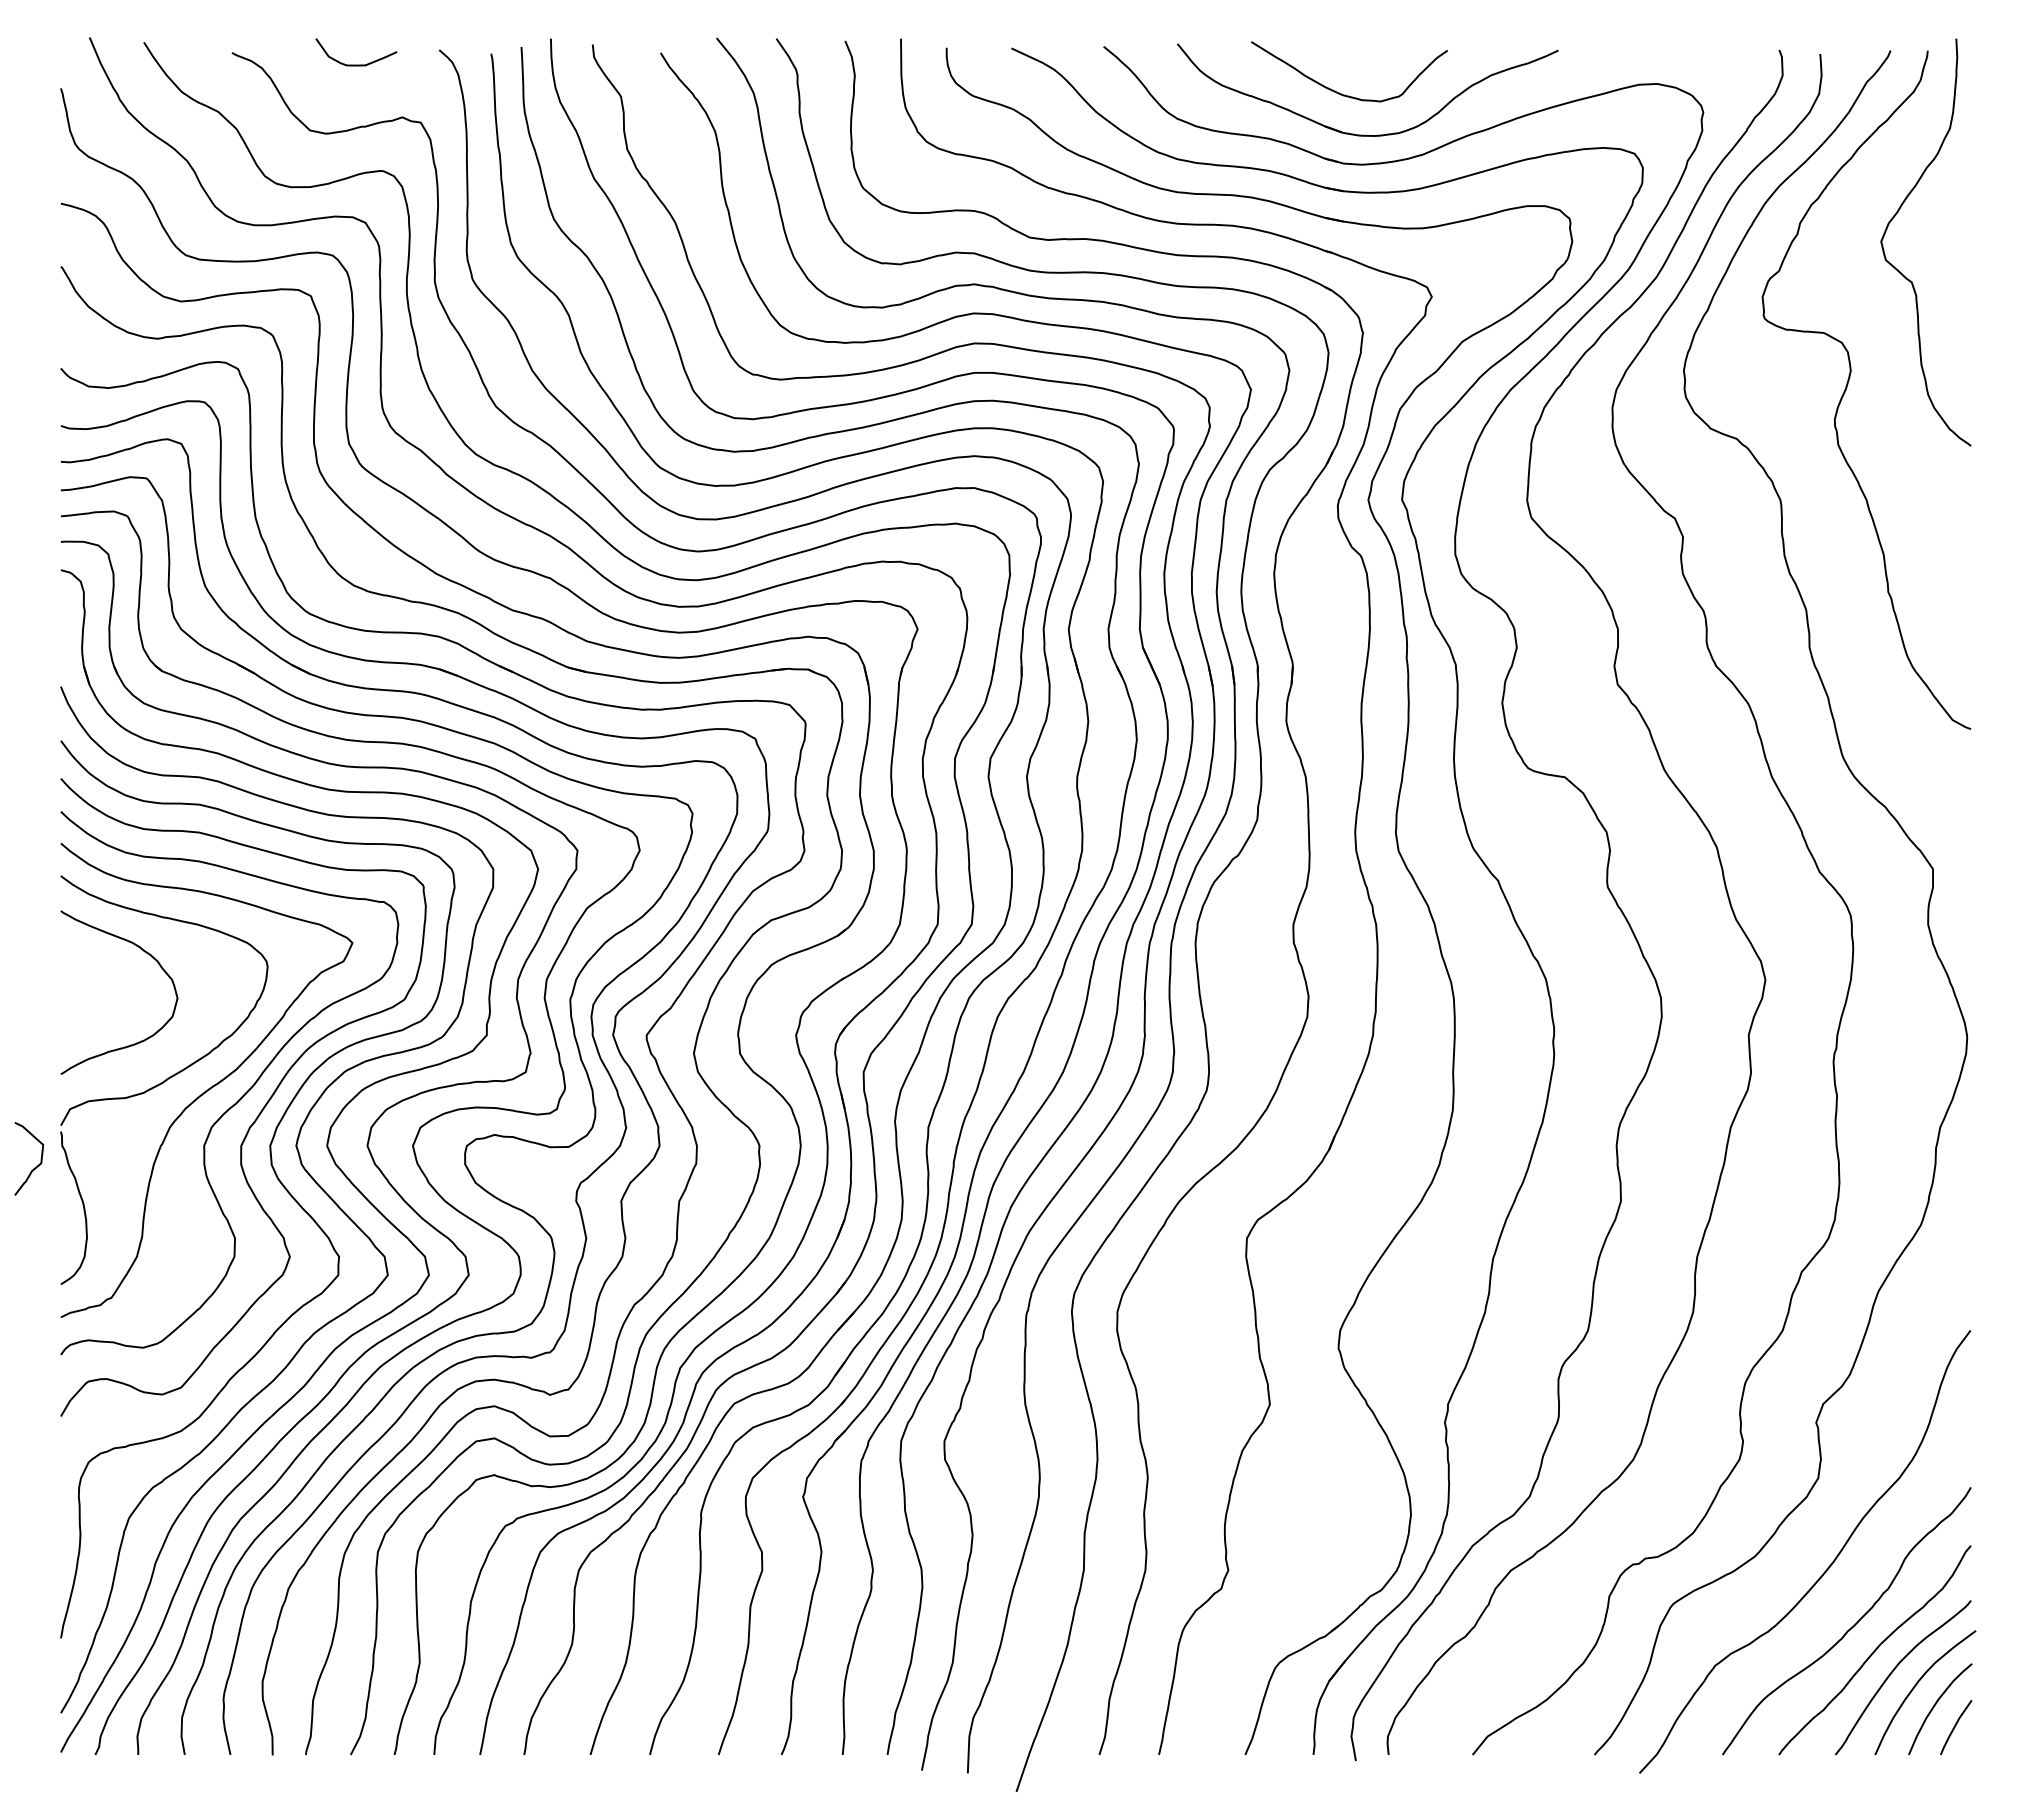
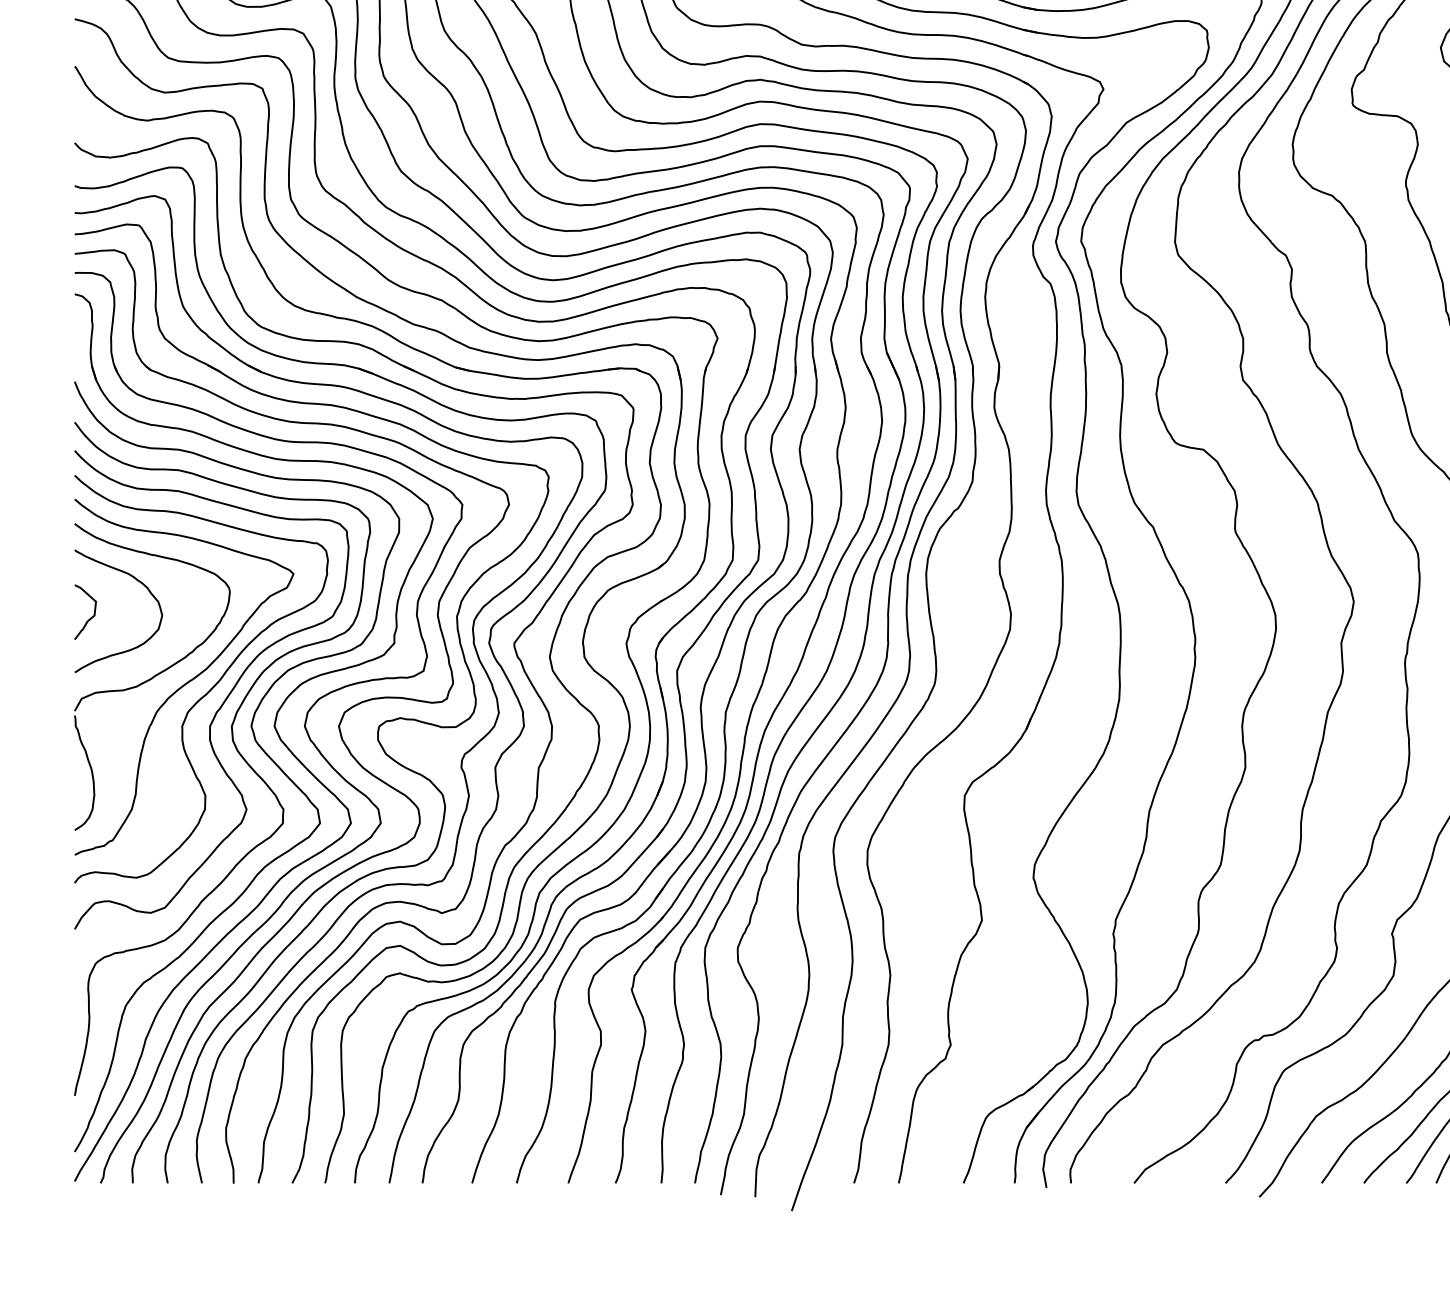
curve: (35, 1166) -> (90, 617), moved

